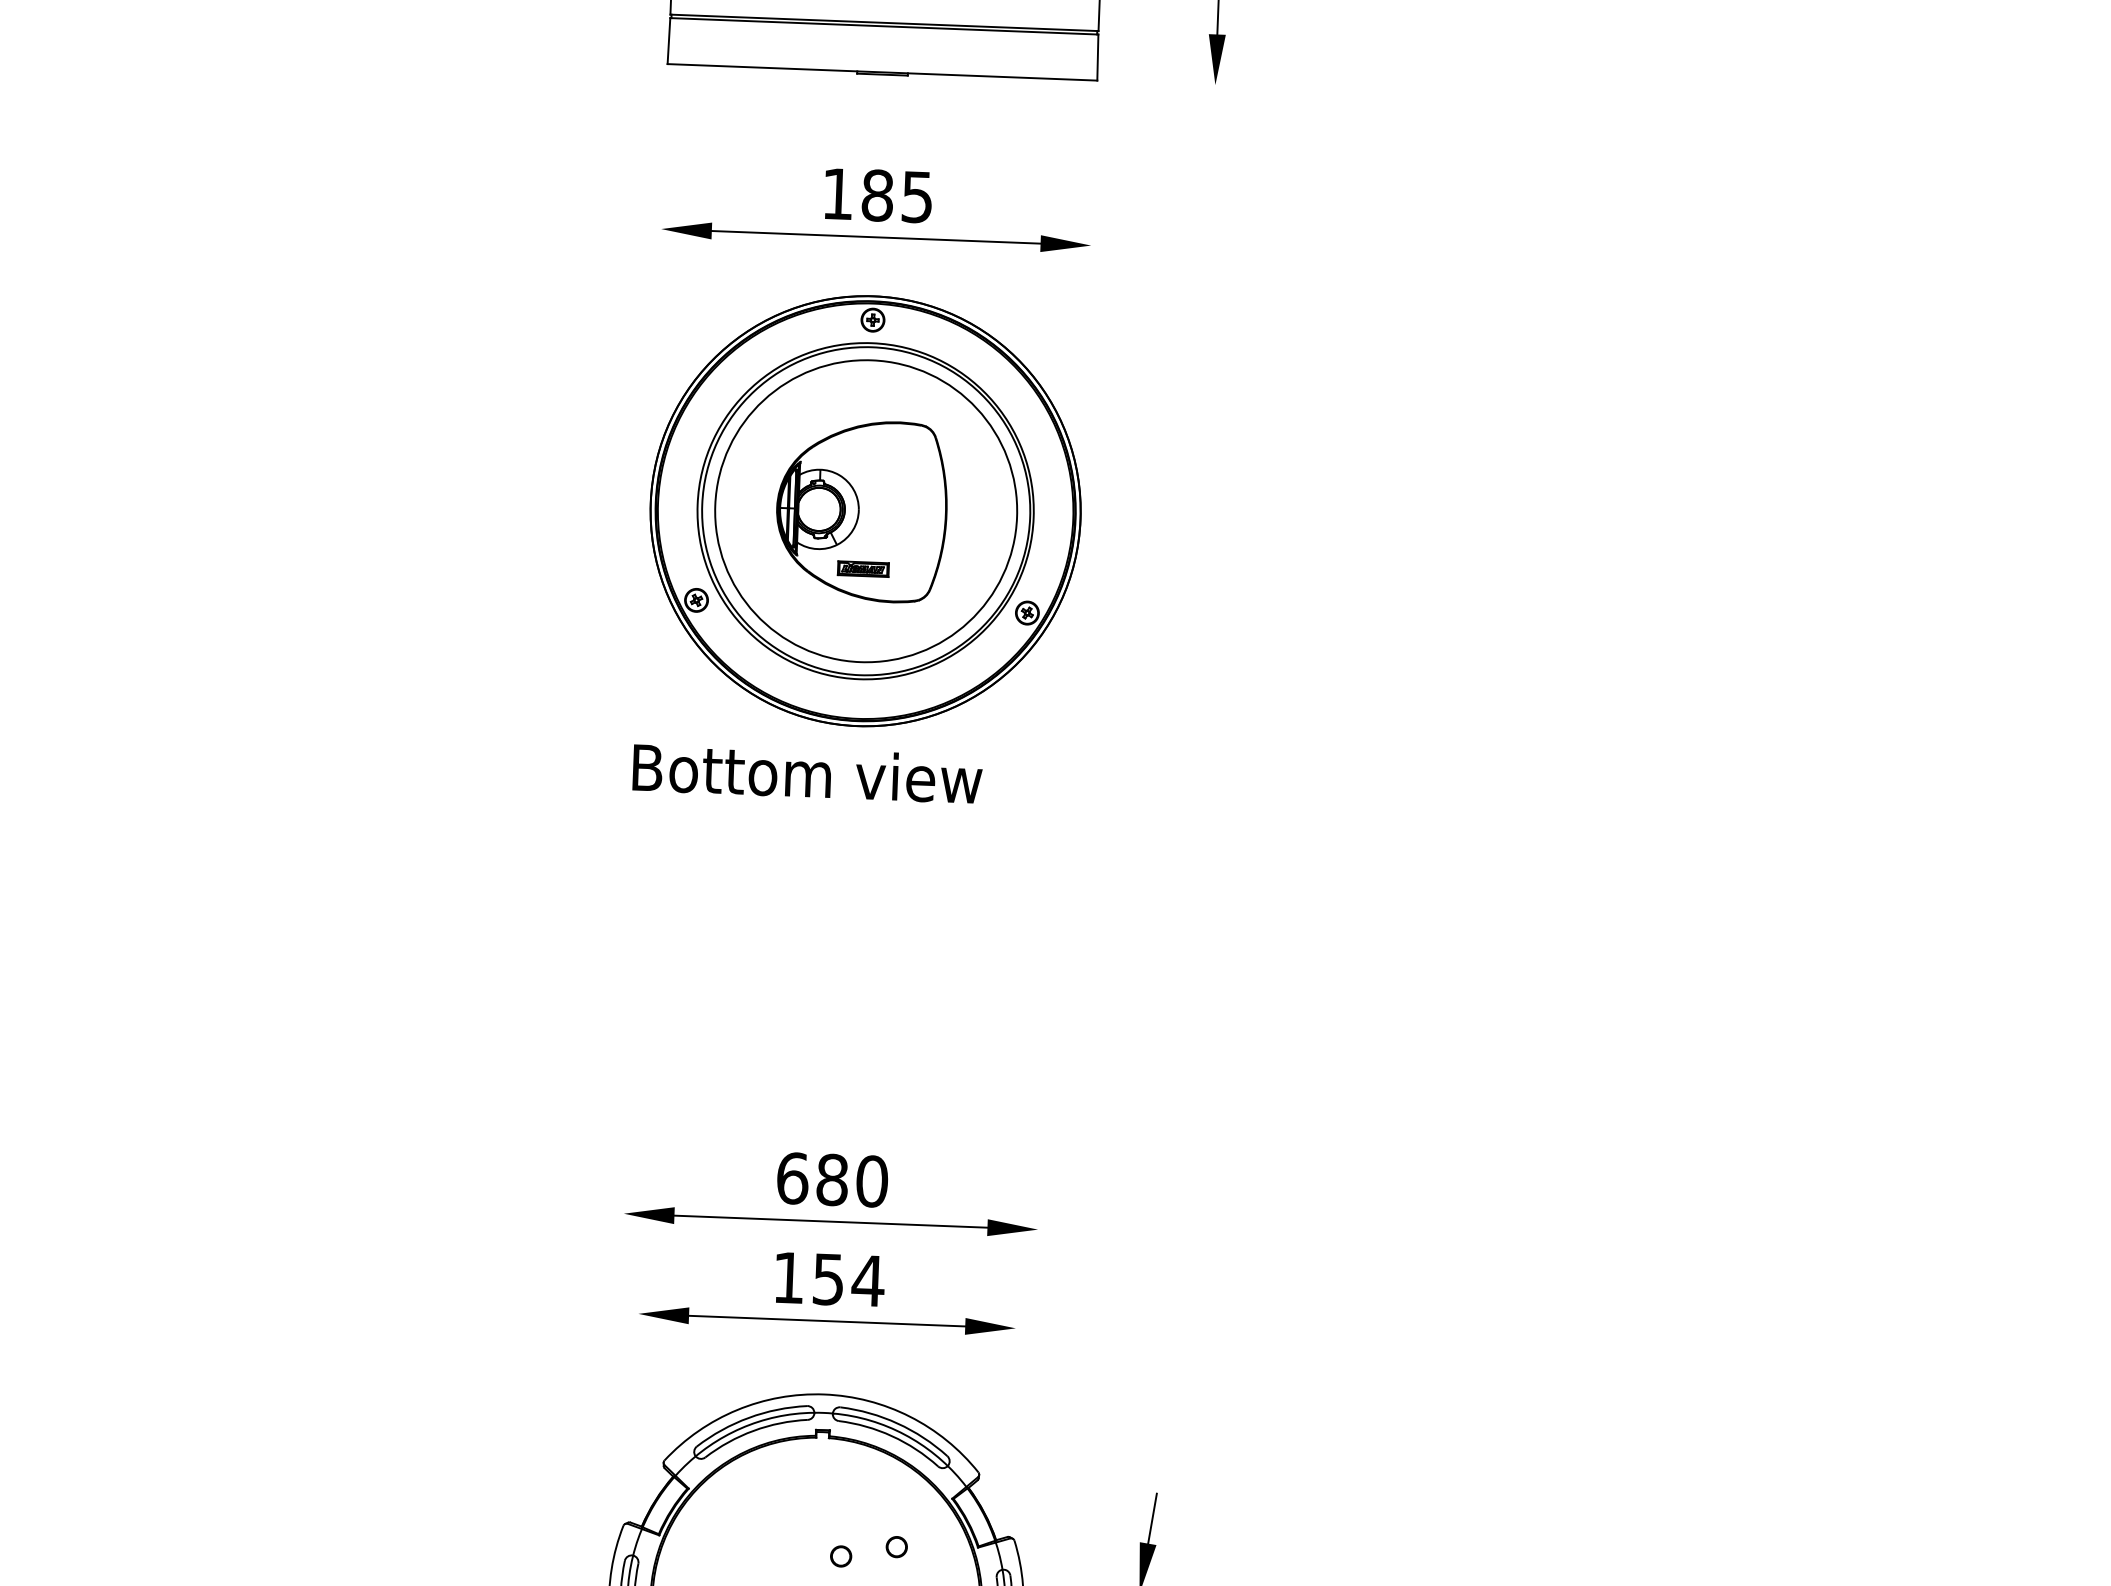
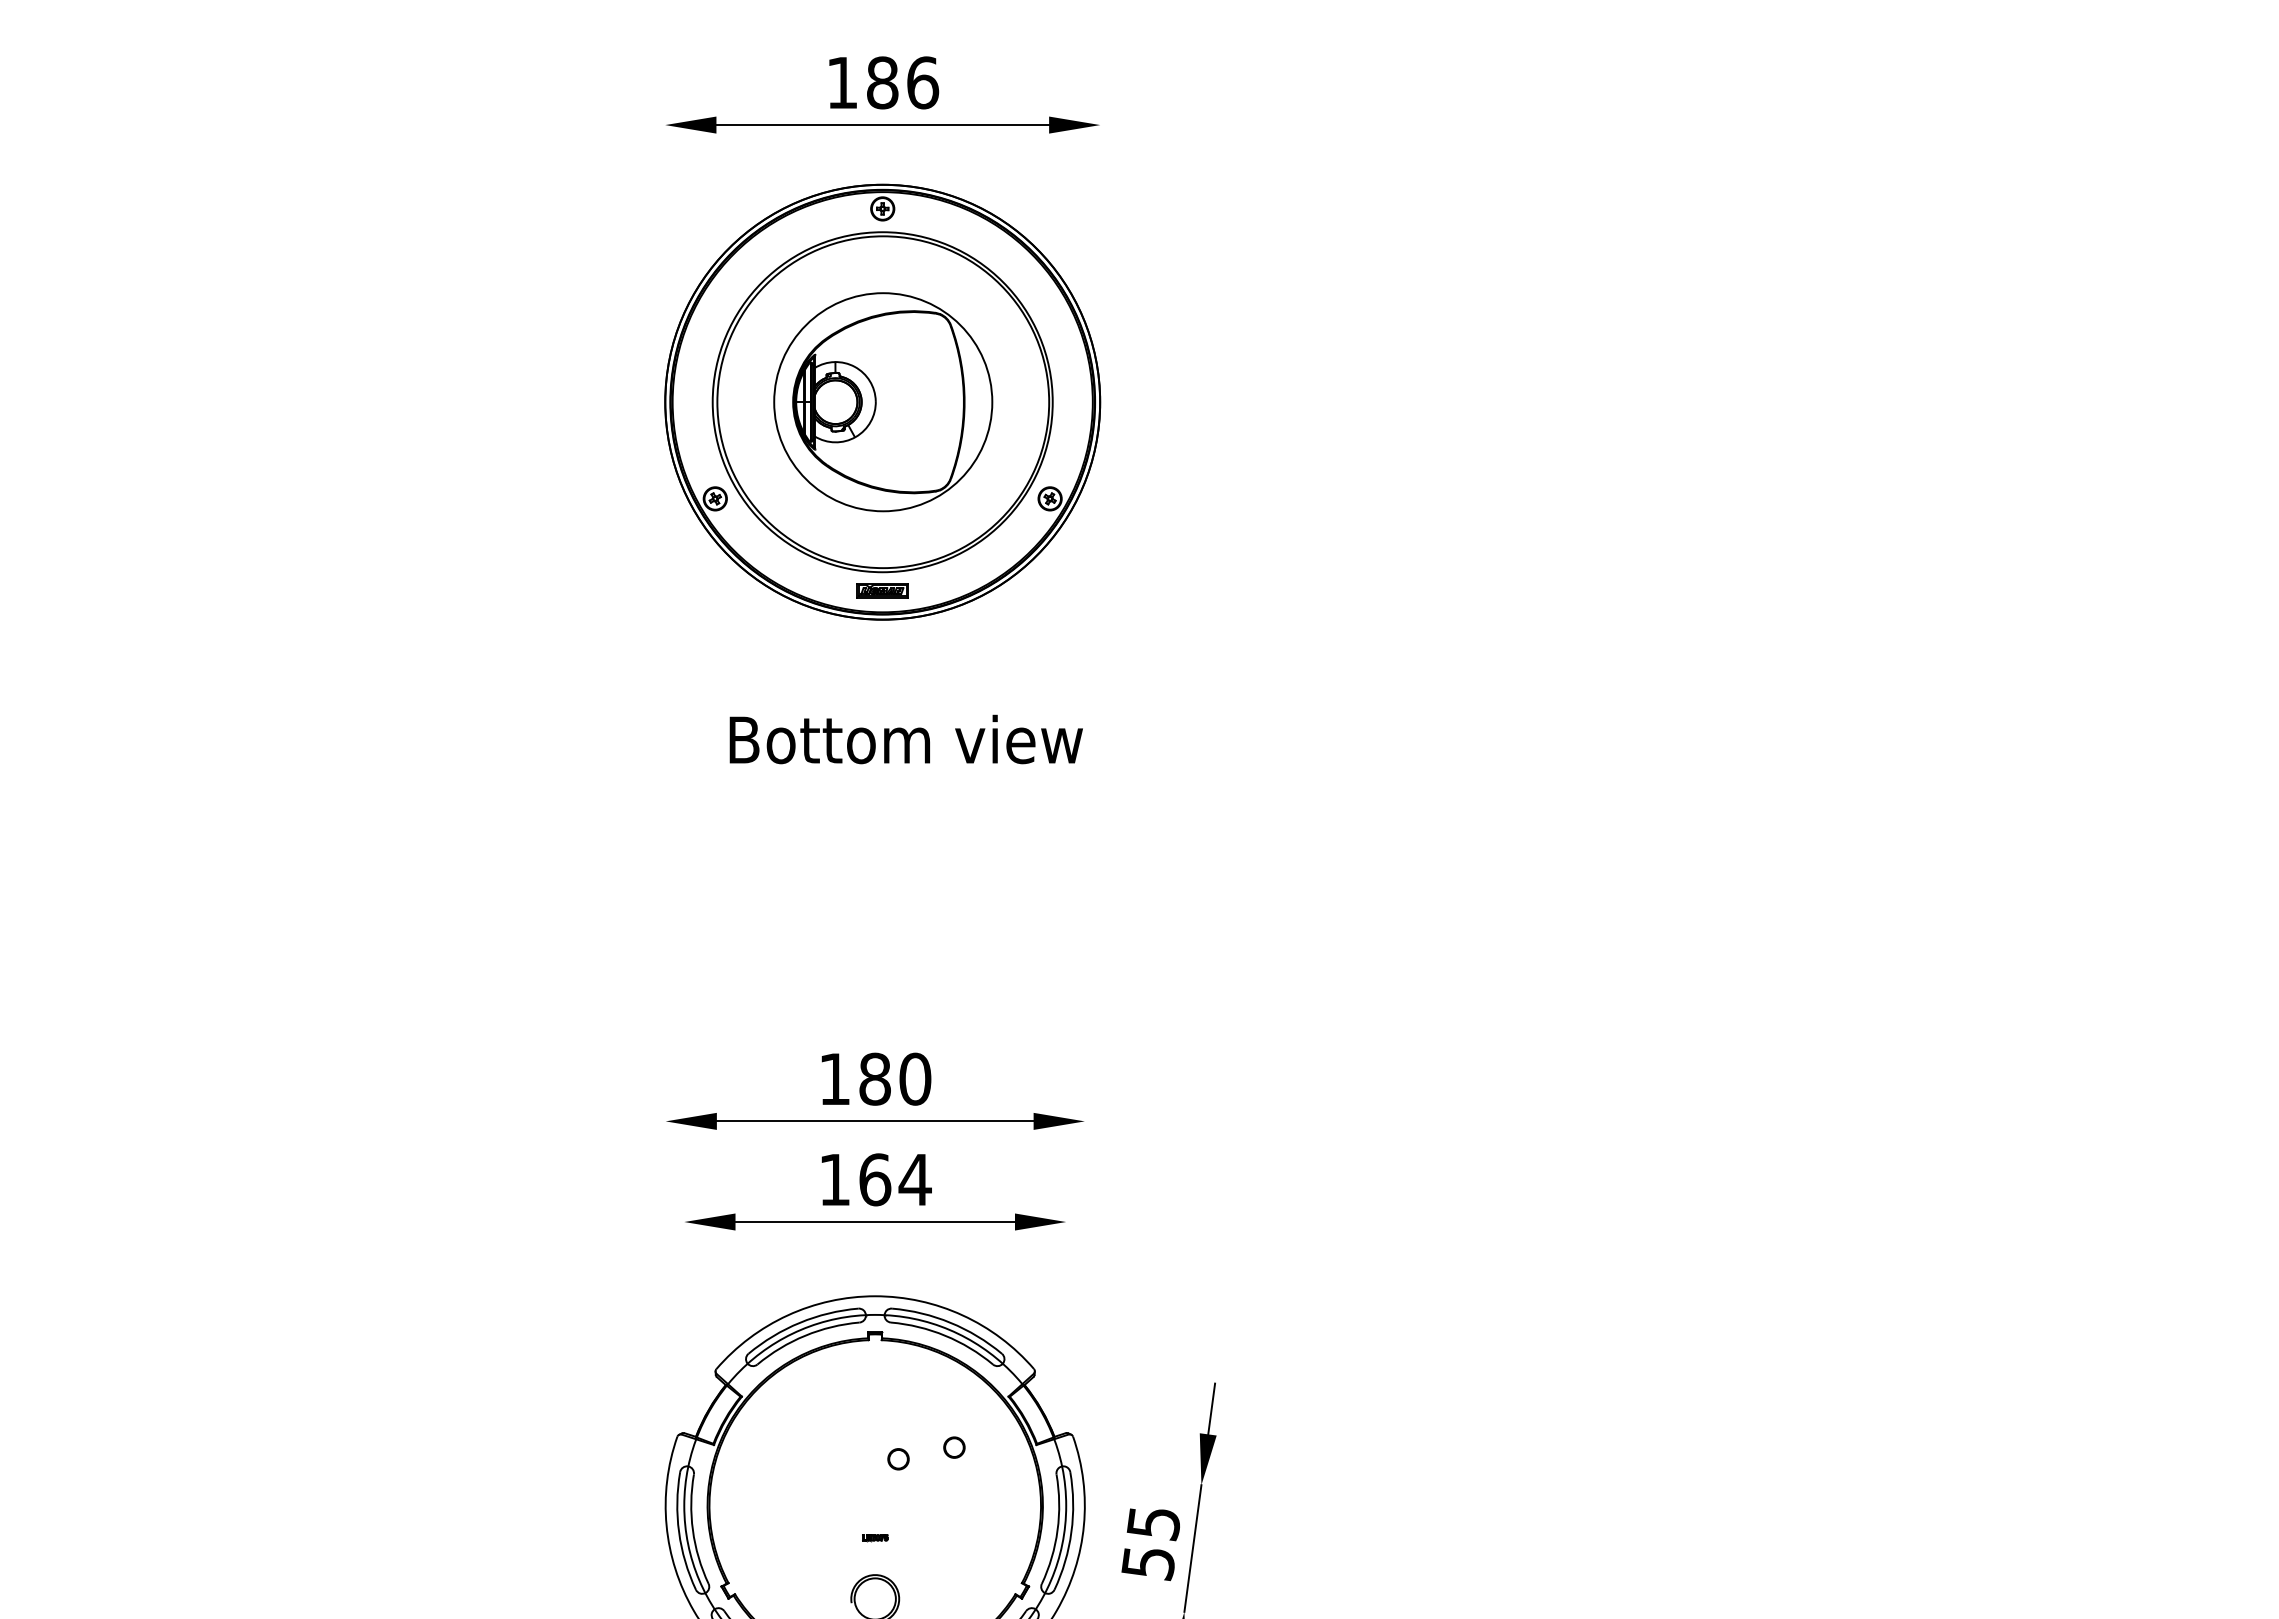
text: (918, 196) -> (923, 82), 185 -> 186
circle: (866, 511) -> (883, 402), size x0.71
part: (863, 568) -> (882, 590), moved
text: (806, 773) -> (905, 739), moved
text: (793, 1177) -> (835, 1078), 680 -> 180
text: (829, 1279) -> (875, 1179), 154 -> 164

